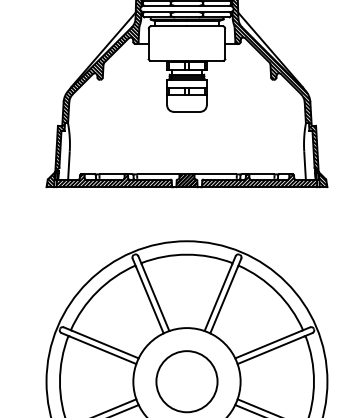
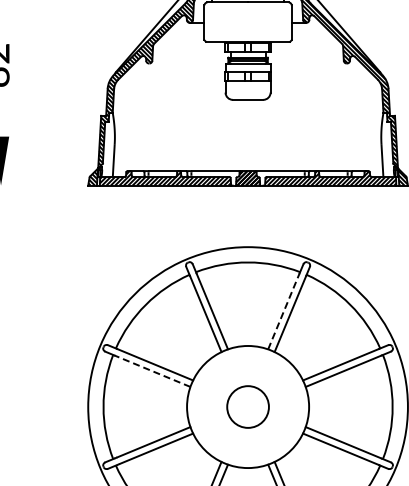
line: (218, 296) -> (284, 310), solid -> dashed
line: (102, 349) -> (151, 370), solid -> dashed
circle: (186, 381) -> (247, 406), size x0.6

